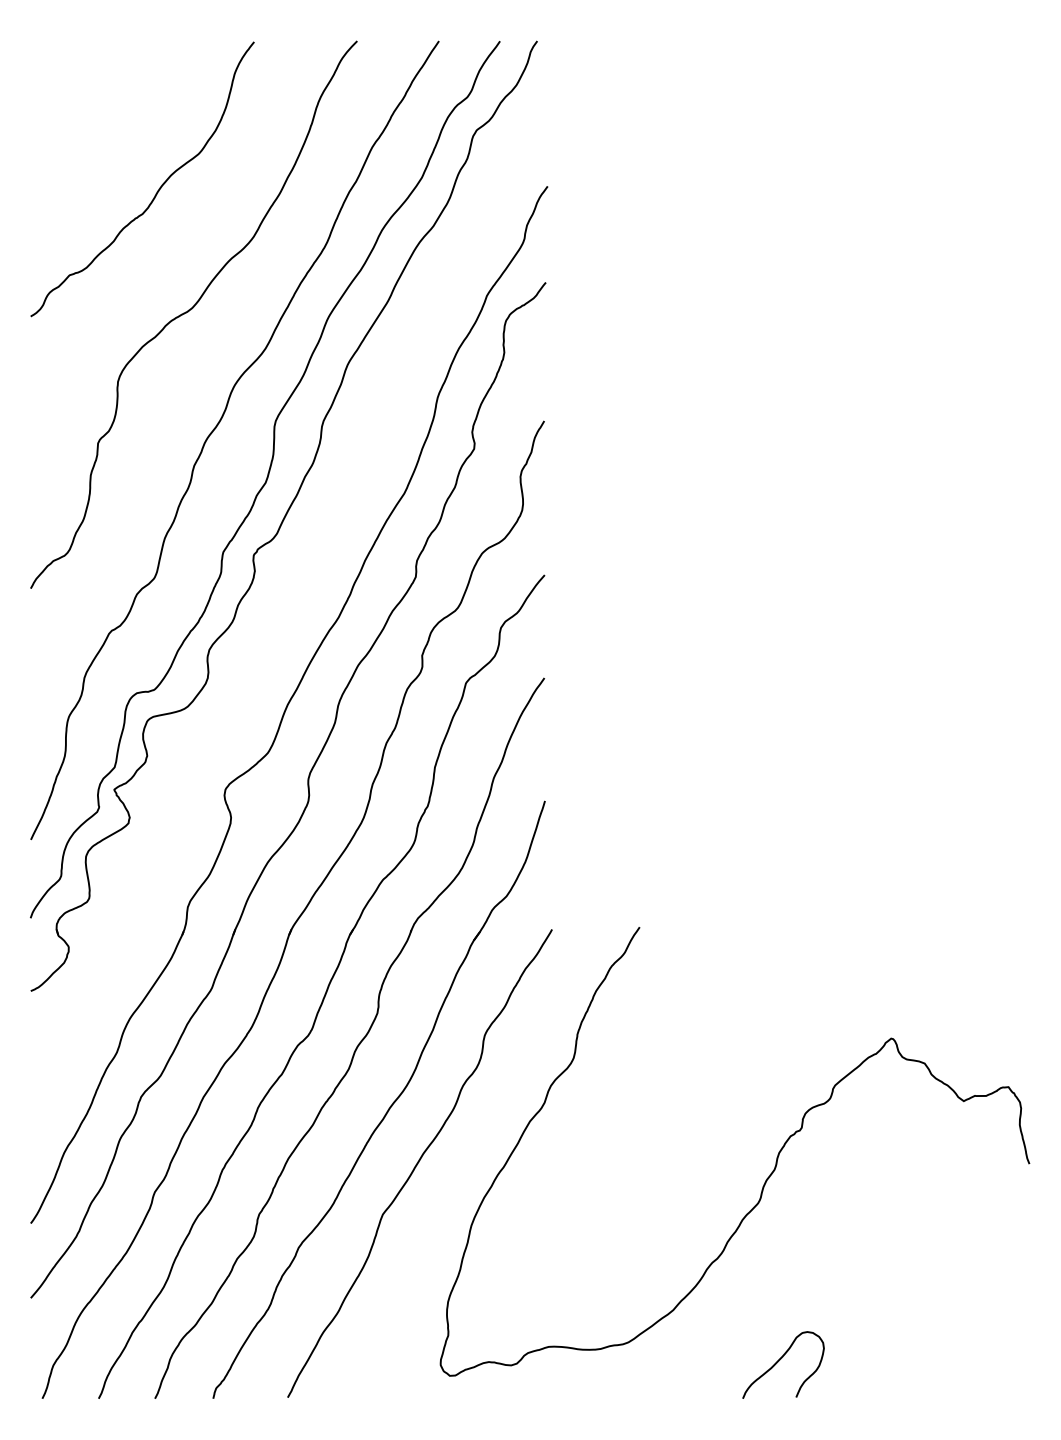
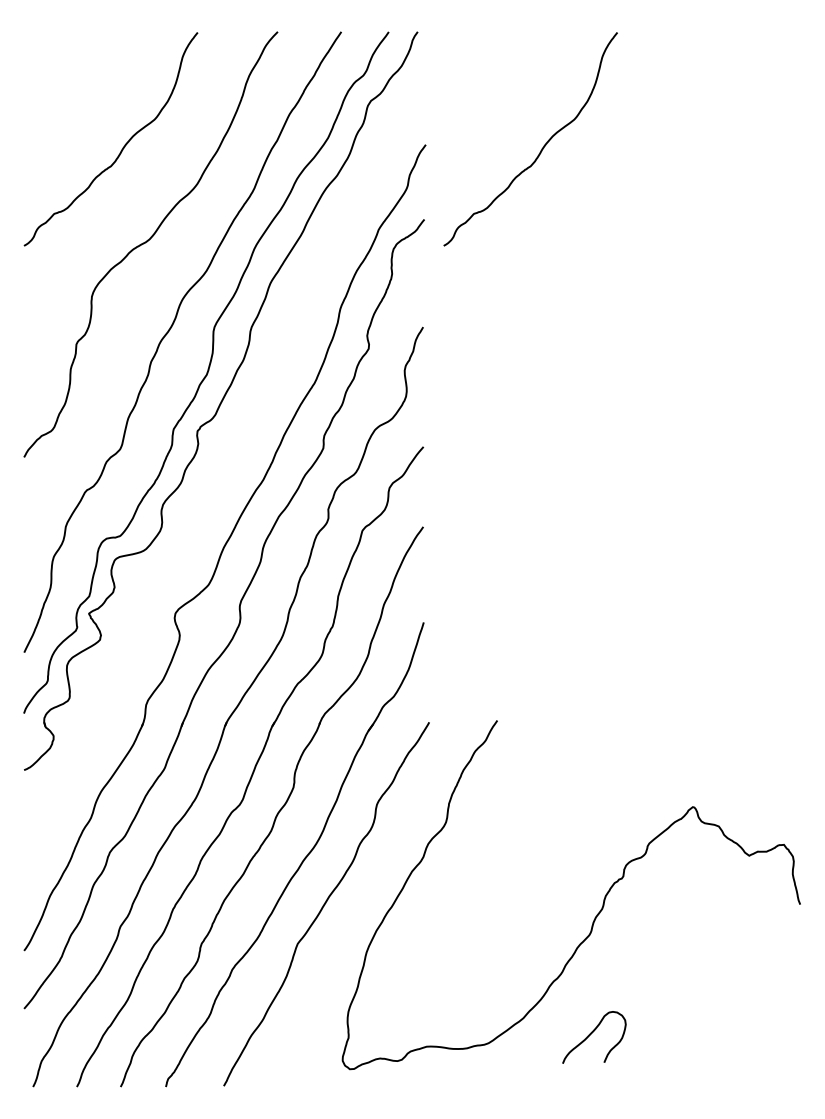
curve: (697, 190) -> (542, 147), added
curve: (780, 1360) -> (592, 1033), moved

